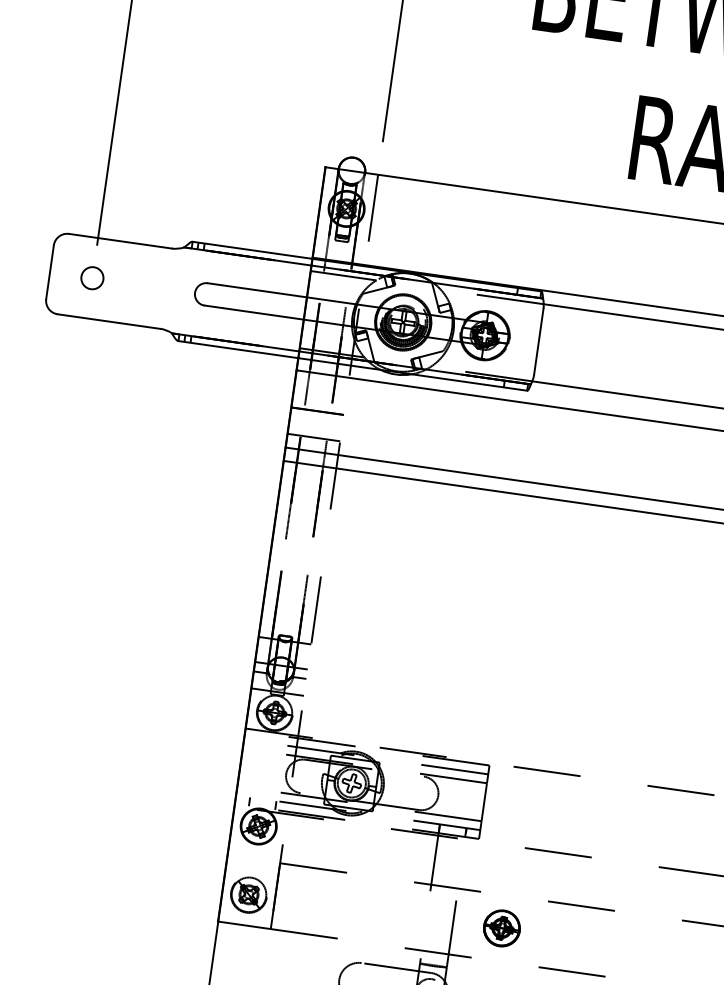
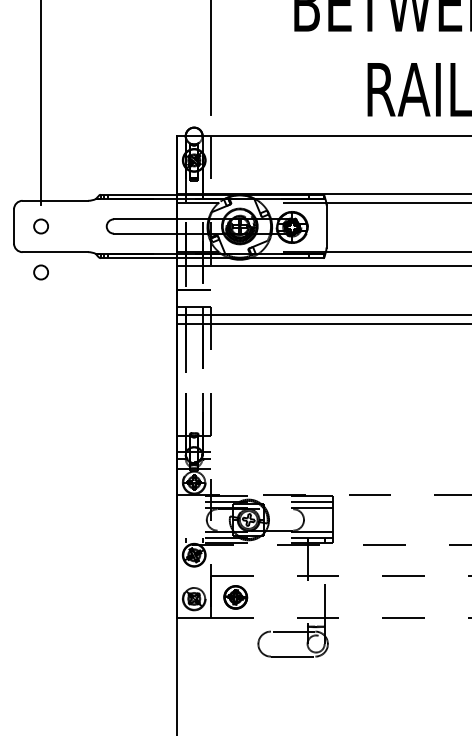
circle: (81, 350) -> (40, 272), added
part: (501, 928) -> (235, 597), moved

